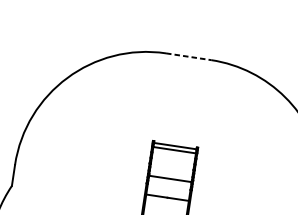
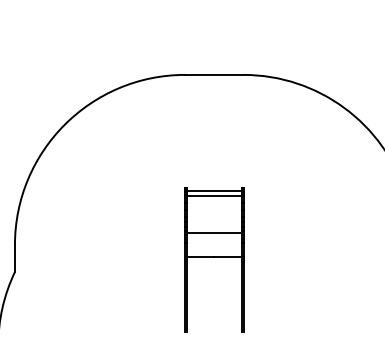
line: (188, 56) -> (214, 74), dashed -> solid

